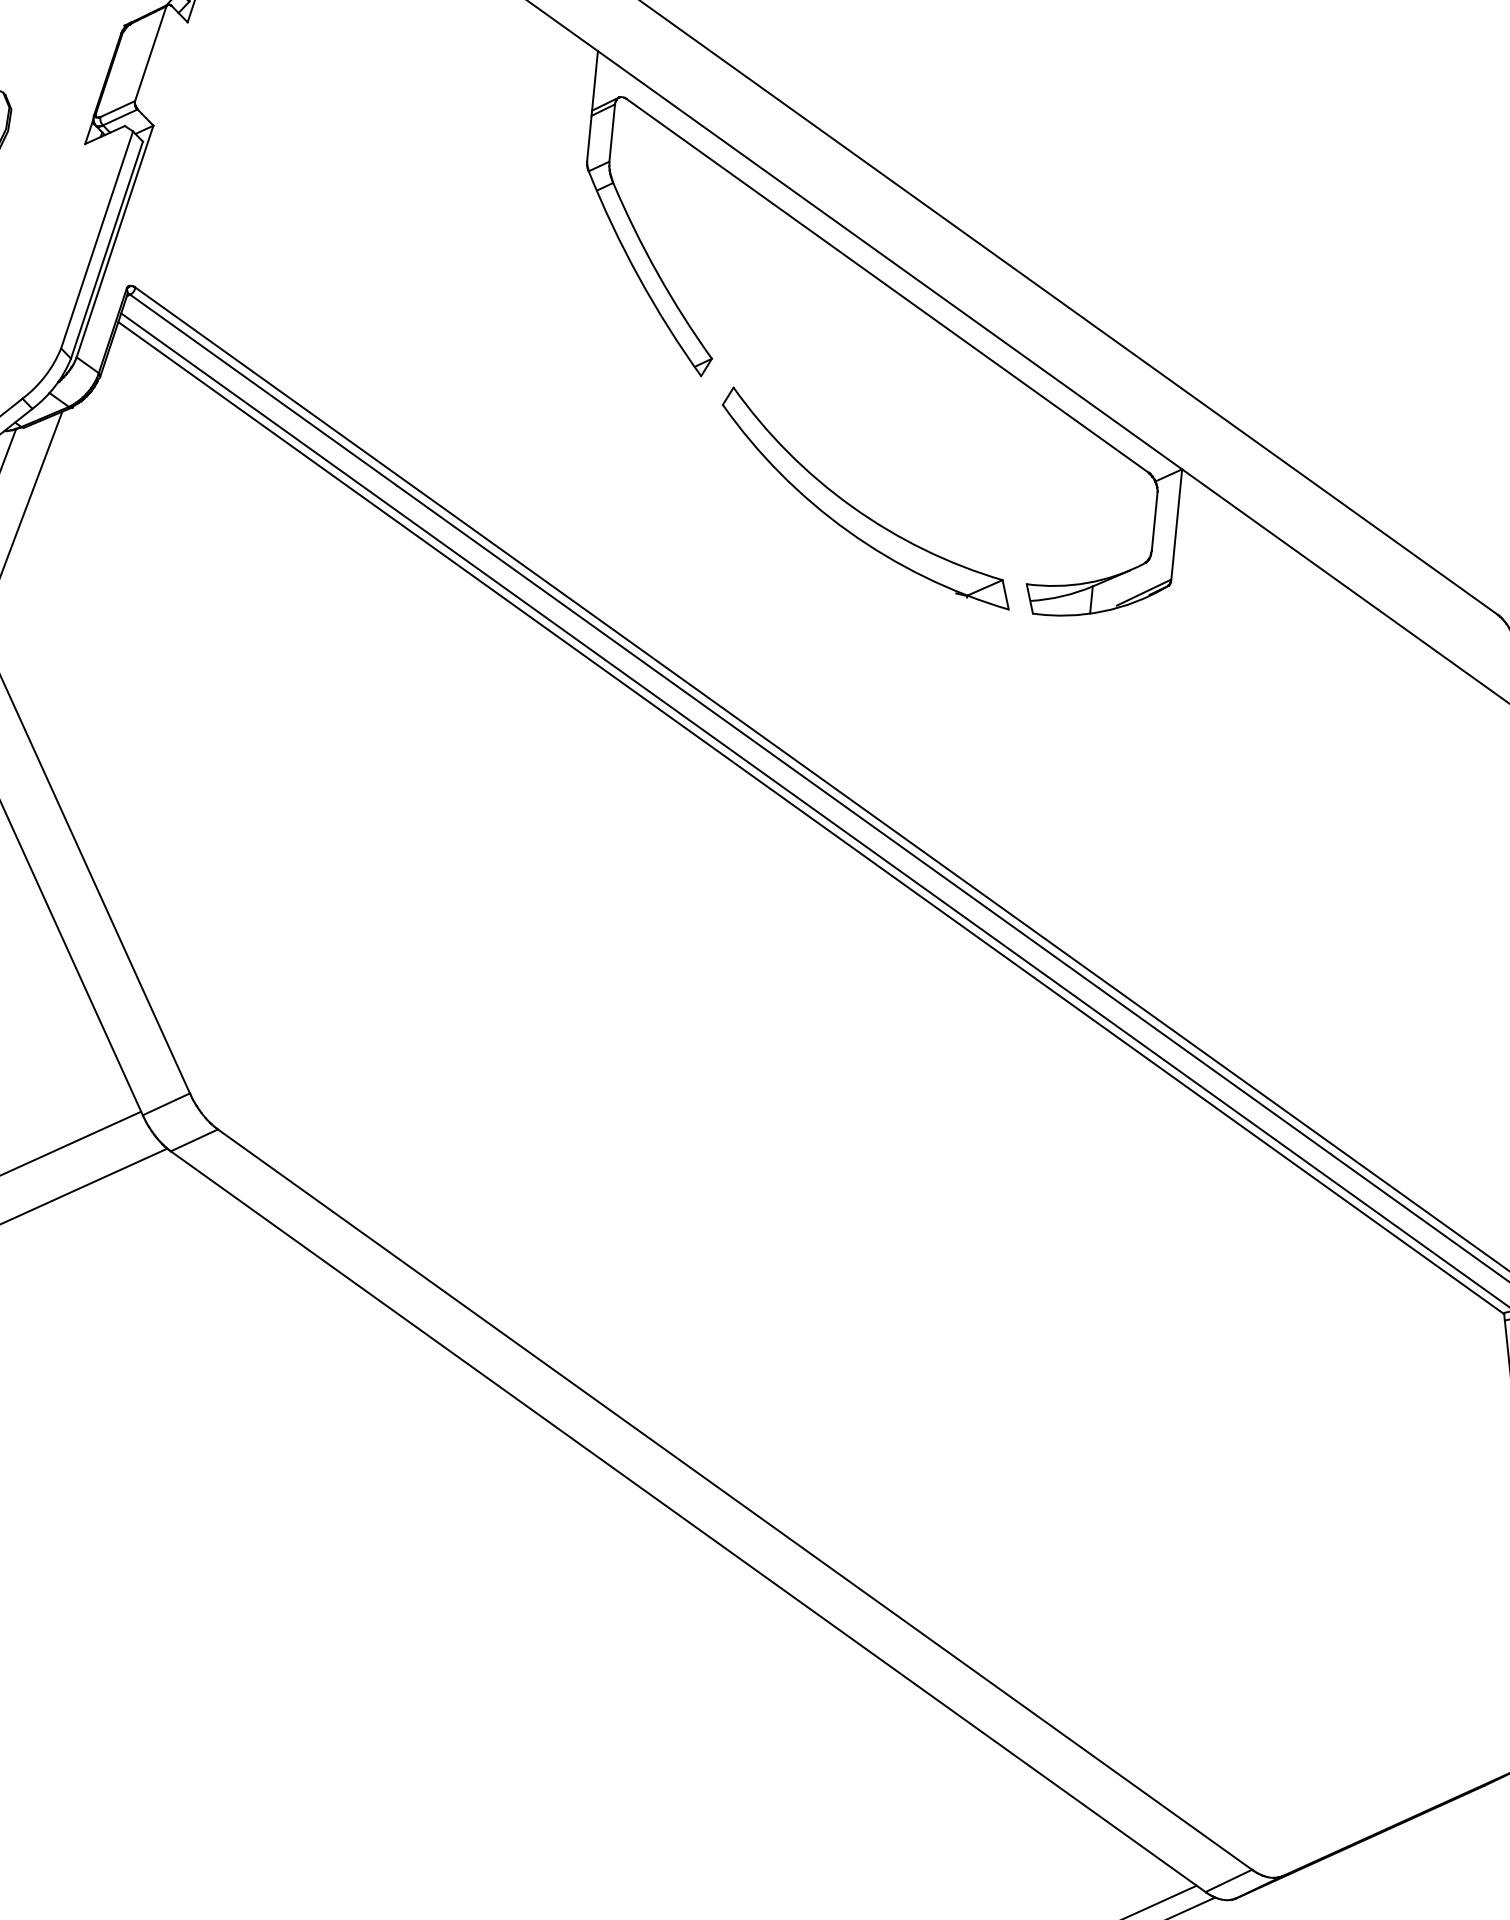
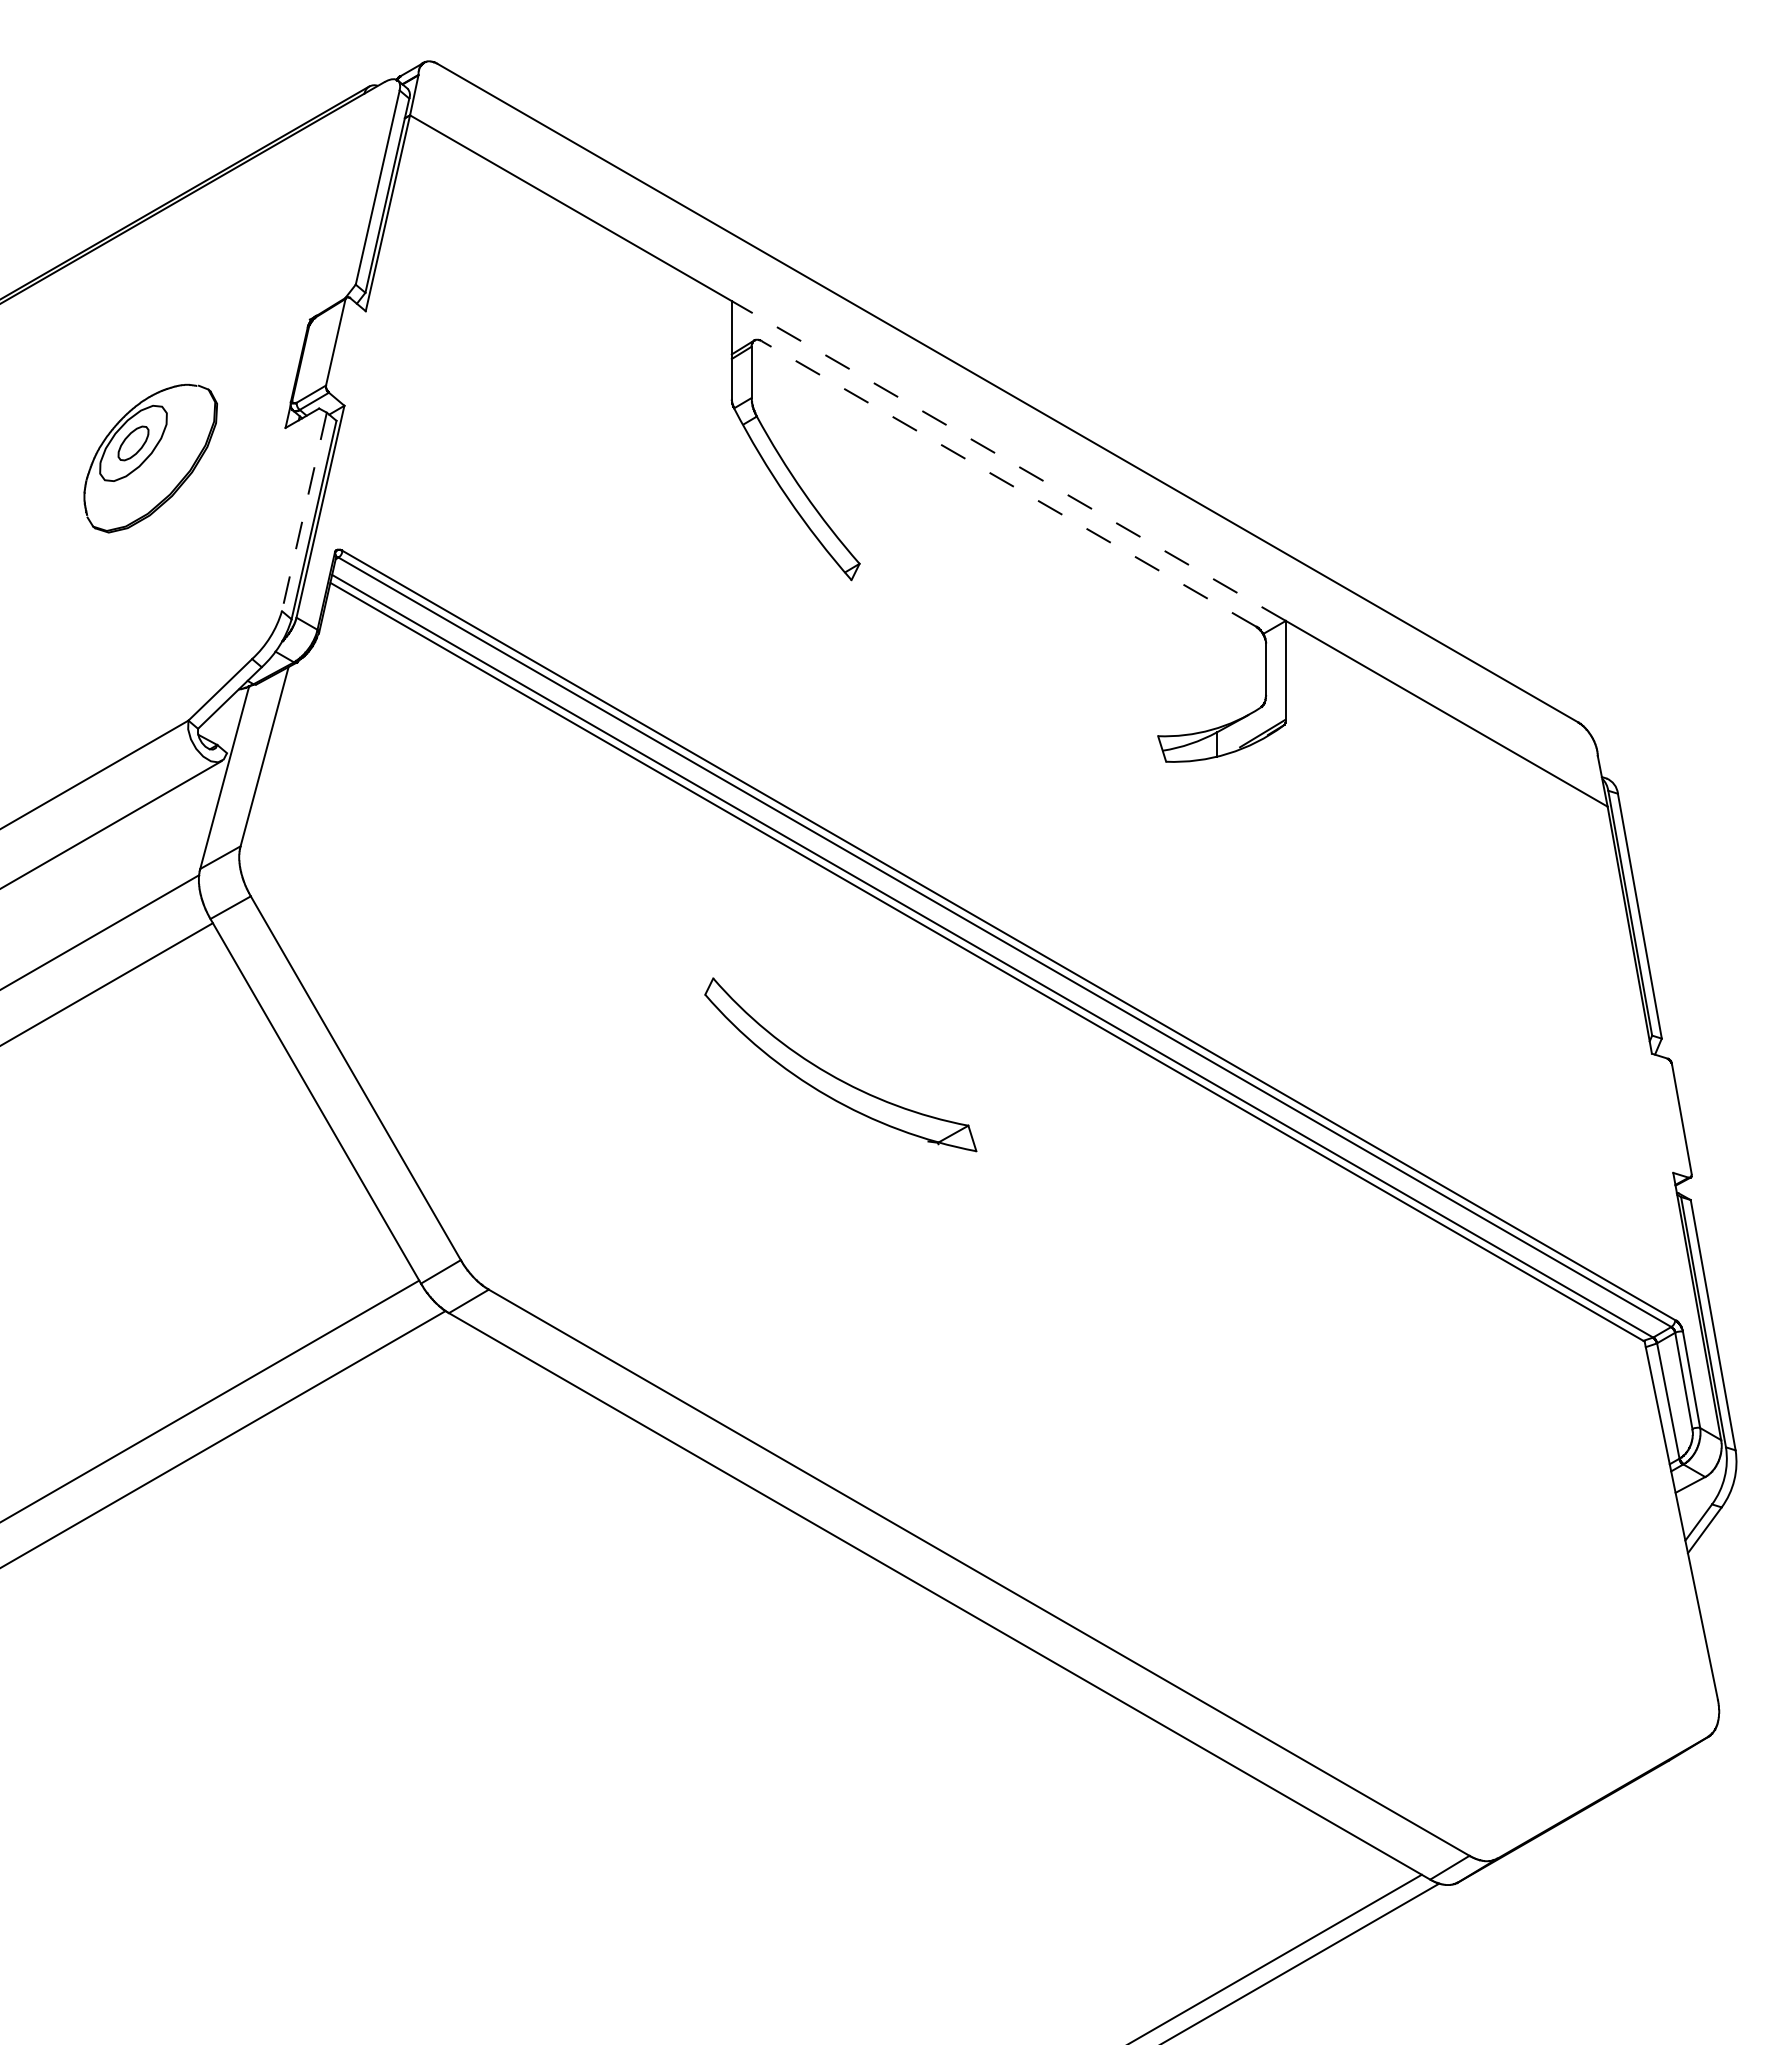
line: (97, 239) -> (304, 511), solid -> dashed
line: (889, 260) -> (1008, 461), solid -> dashed
line: (887, 285) -> (1008, 483), solid -> dashed
part: (858, 509) -> (834, 1075), moved

